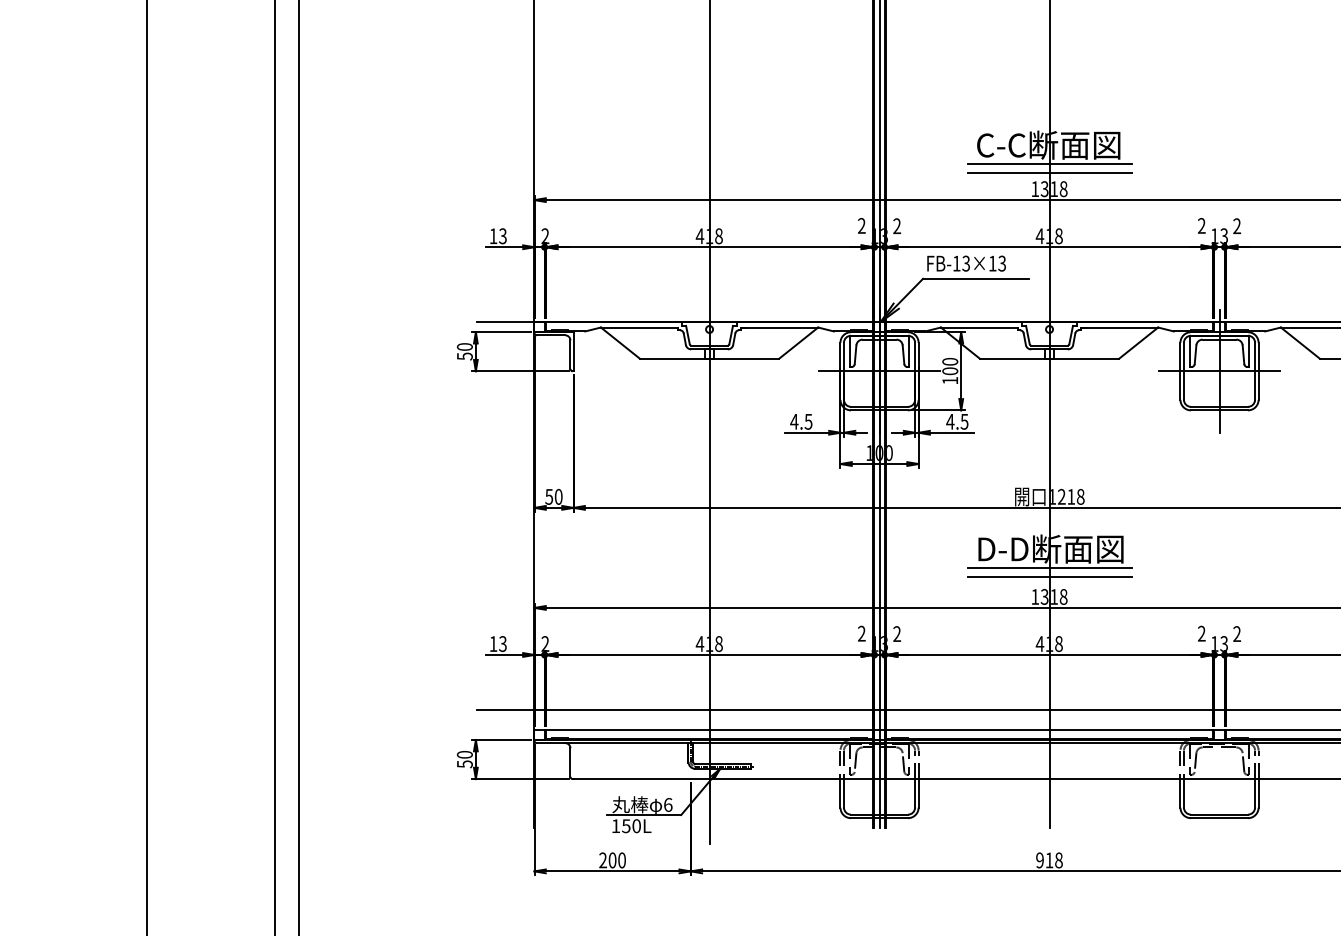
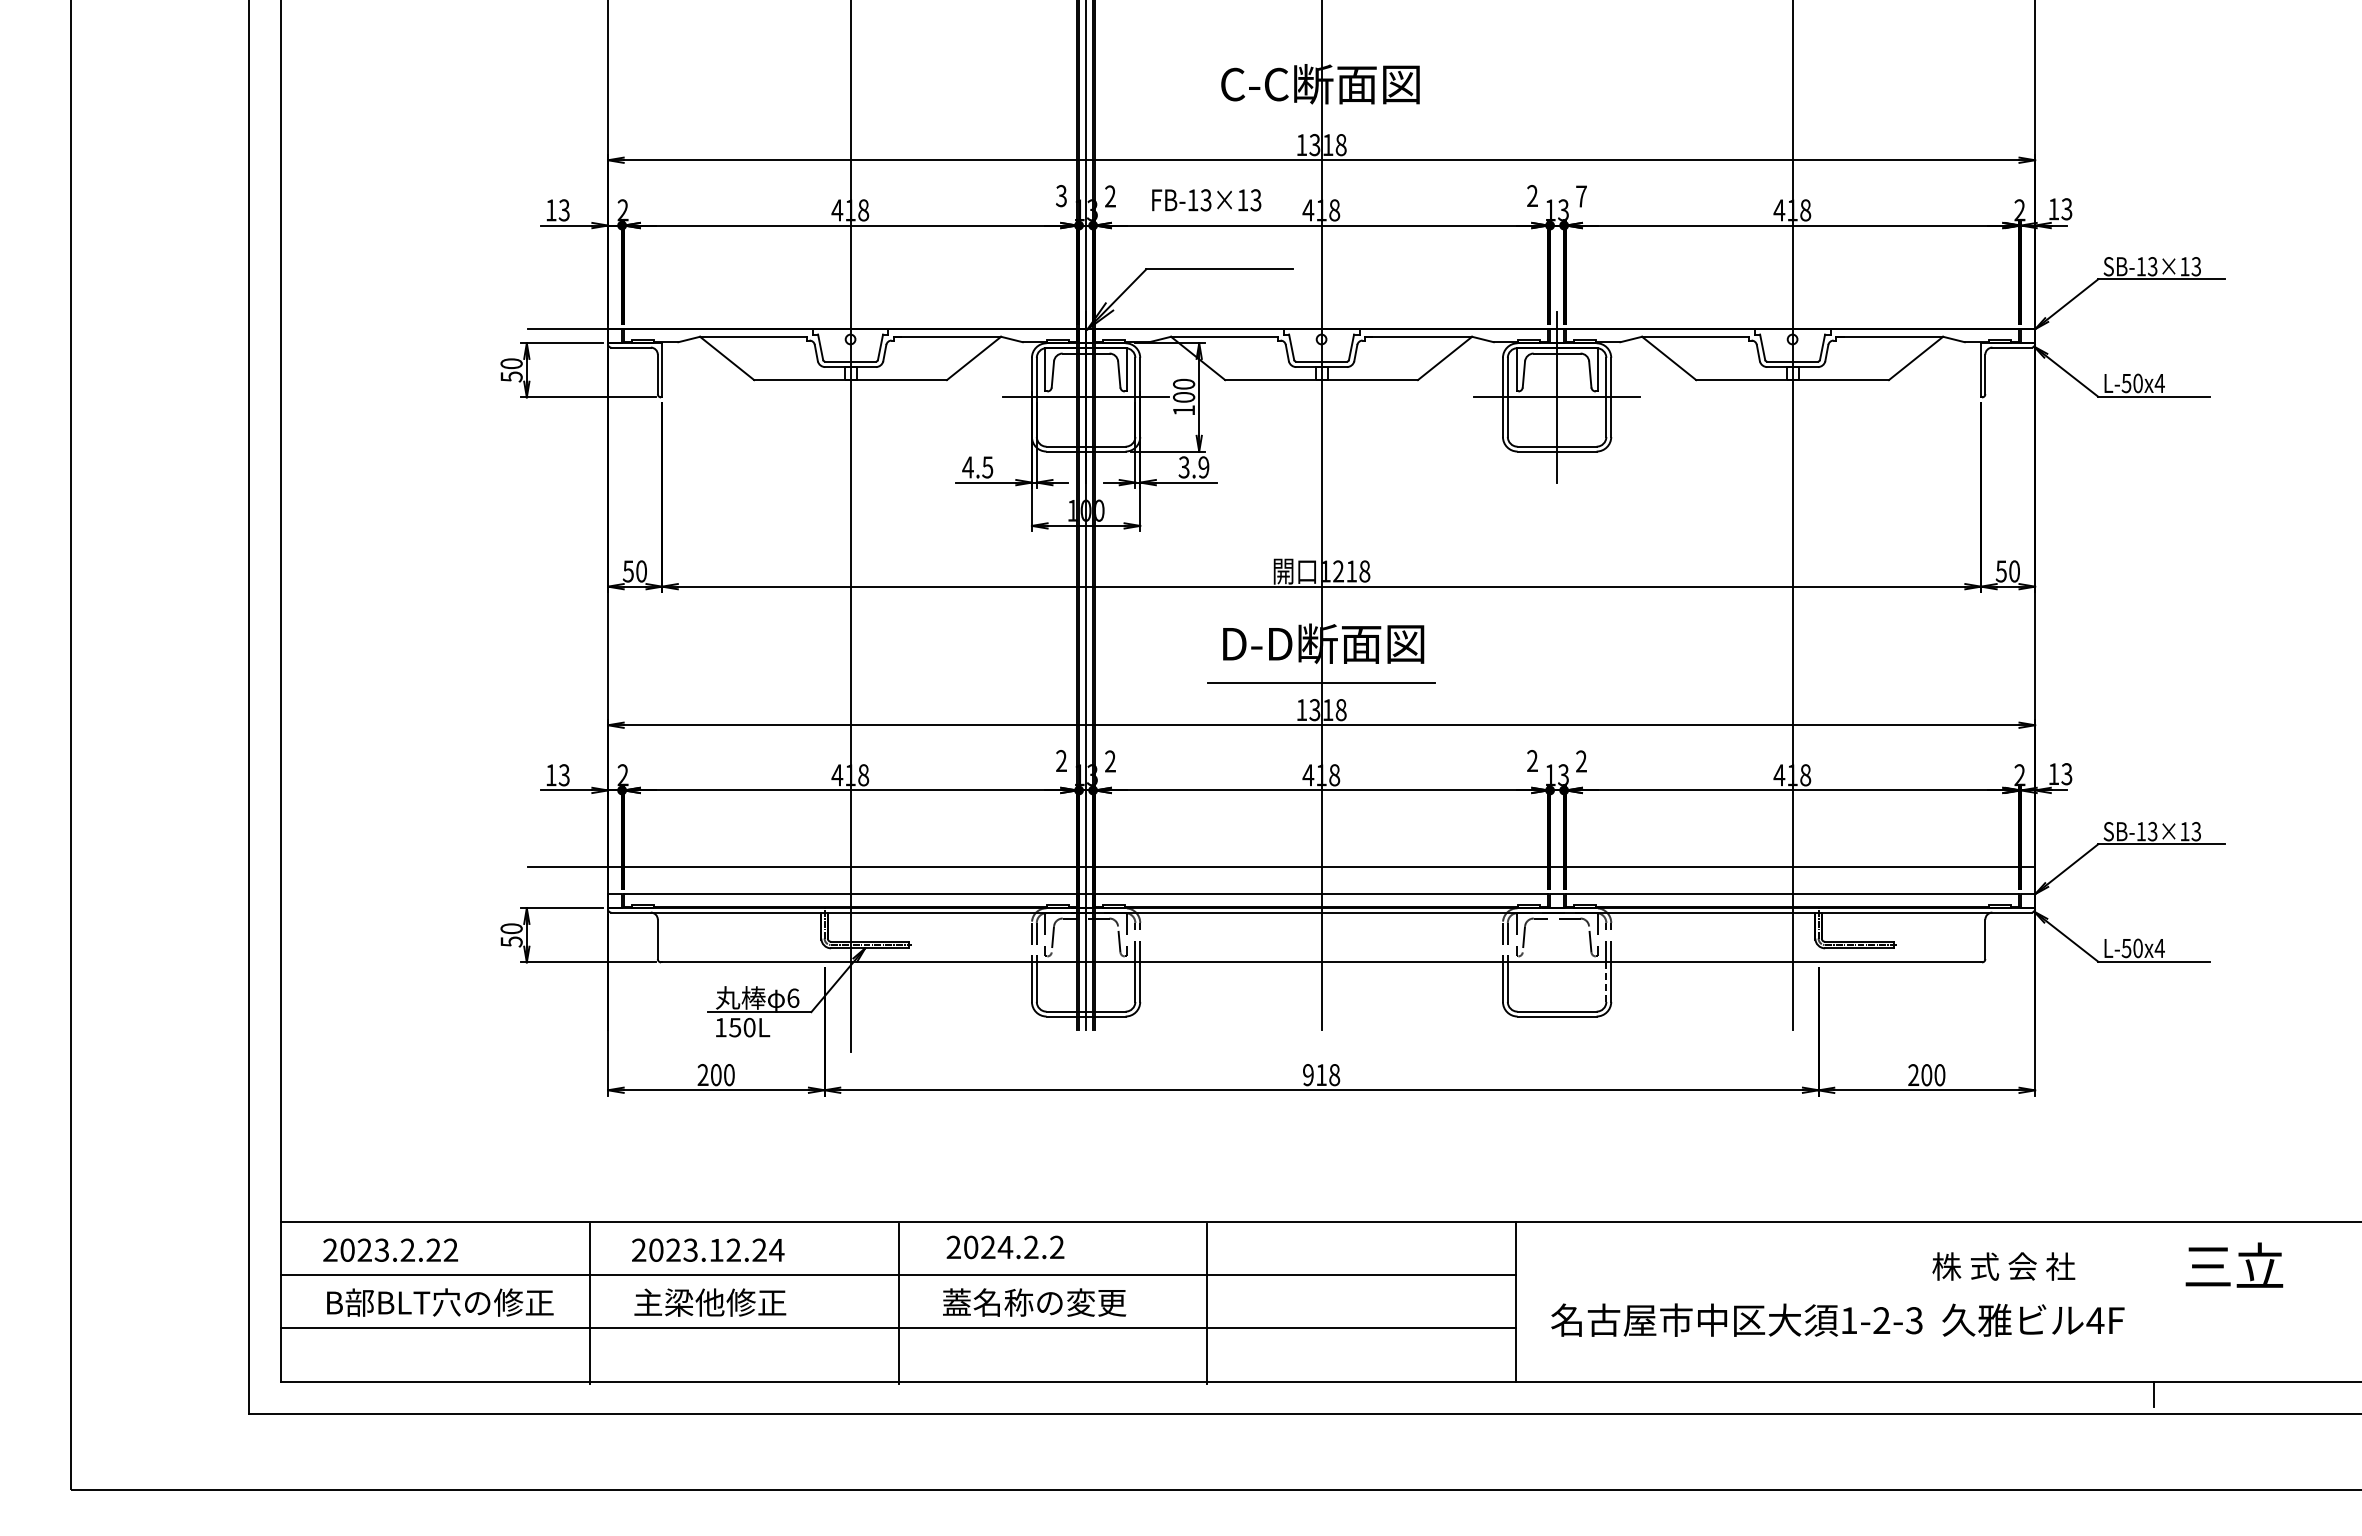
line: (1049, 164) -> (1321, 110), removed
line: (1049, 173) -> (1321, 123), removed
text: (861, 226) -> (1061, 196), 2 -> 3
text: (1237, 226) -> (1581, 196), 2 -> 7
text: (966, 263) -> (1206, 200), moved
text: (957, 421) -> (1193, 467), 4.5 -> 3.9
line: (1049, 568) -> (1321, 670), removed
line: (1255, 793) -> (1606, 982), solid -> dashed

